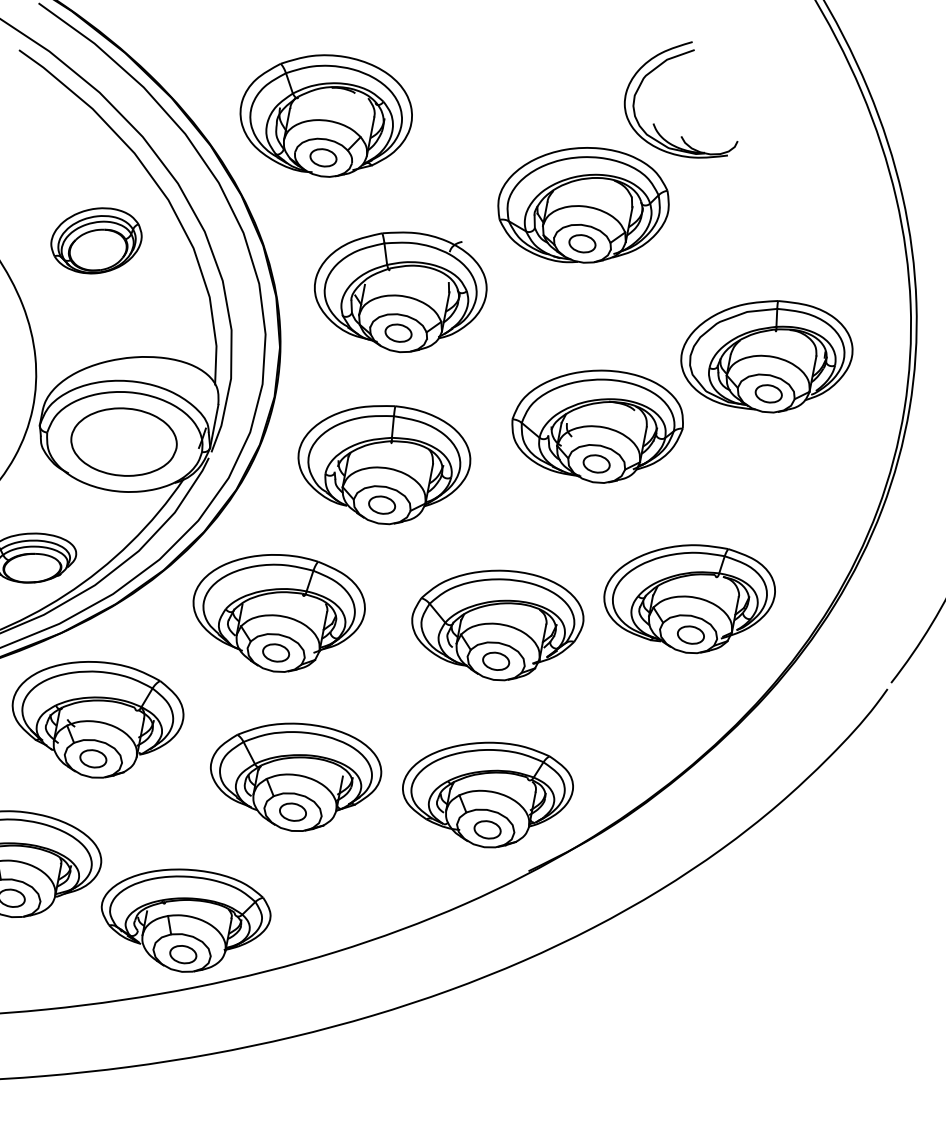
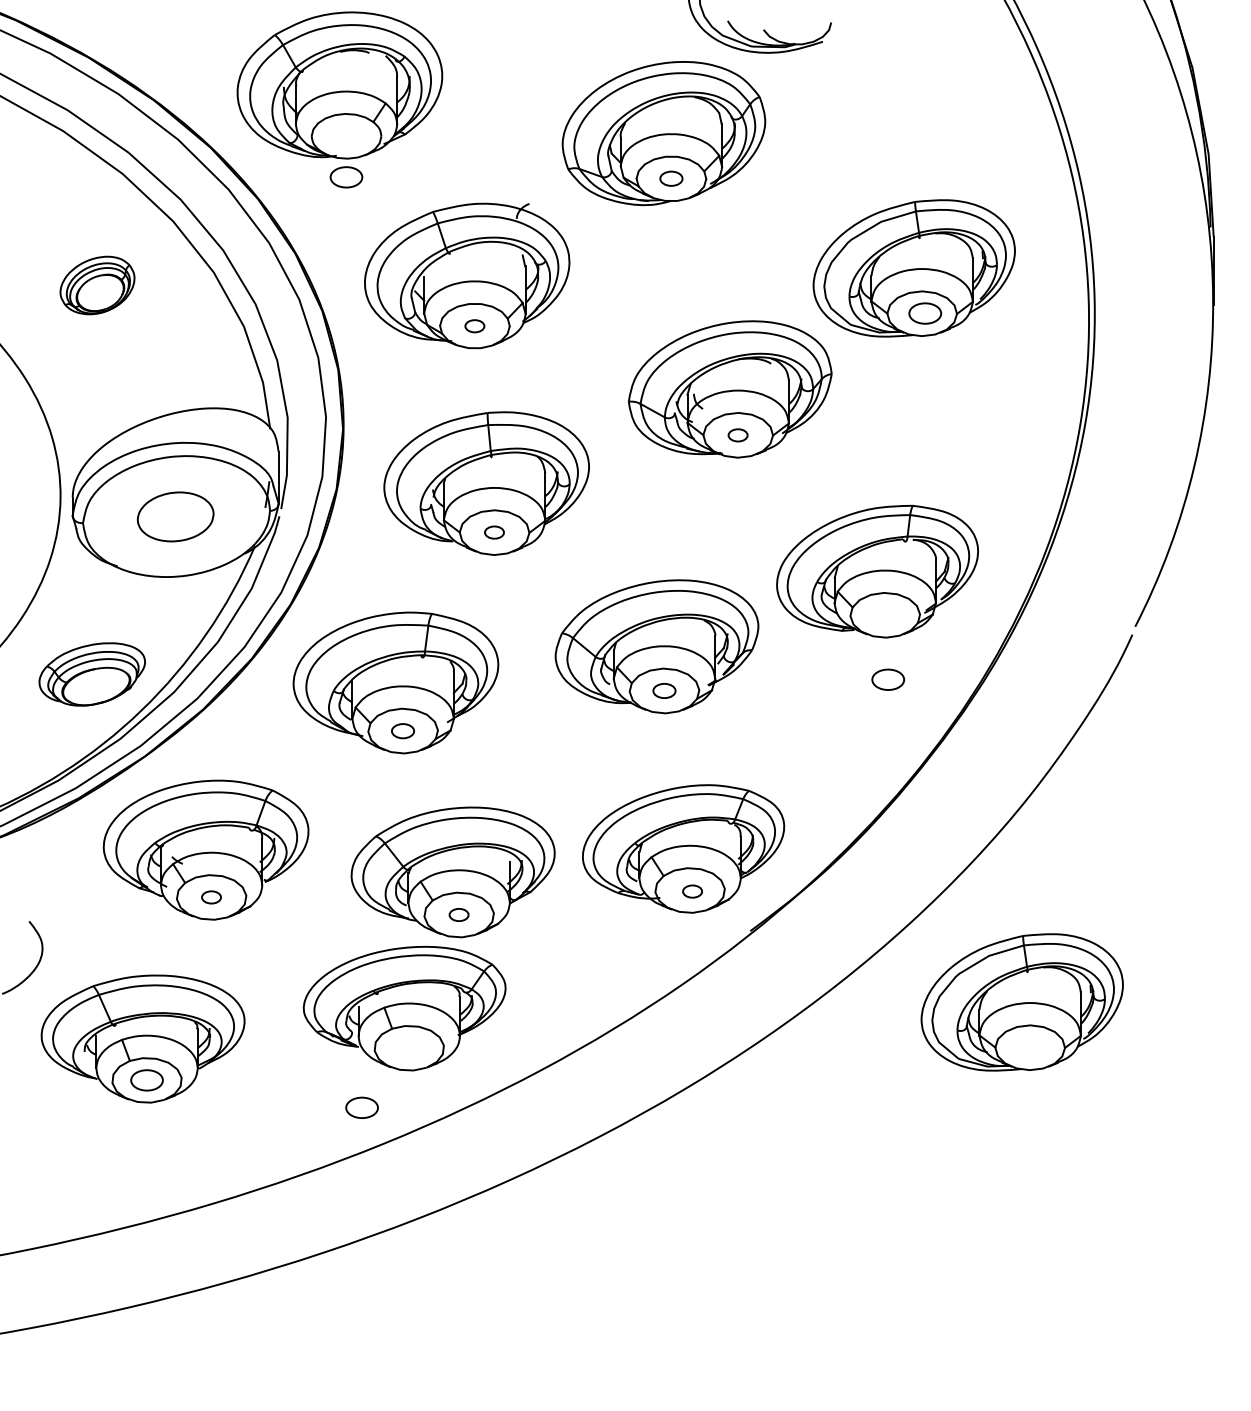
part: (323, 157) -> (346, 177), moved
part: (96, 240) -> (97, 285), size x0.7
part: (582, 243) -> (671, 178), size x0.7
part: (398, 333) -> (474, 326), size x0.6
part: (123, 441) -> (175, 516), size x0.6
part: (596, 464) -> (737, 435), size x0.6
part: (382, 505) -> (494, 532), size x0.6
part: (691, 634) -> (888, 679), moved
part: (275, 653) -> (402, 731), size x0.7
part: (496, 660) -> (664, 690), size x0.7
part: (93, 758) -> (211, 897), size x0.6
part: (292, 811) -> (458, 914), size x0.6
part: (487, 829) -> (692, 891), size x0.6
part: (184, 919) -> (404, 1008), moved
part: (739, 972) -> (1021, 1002), added

